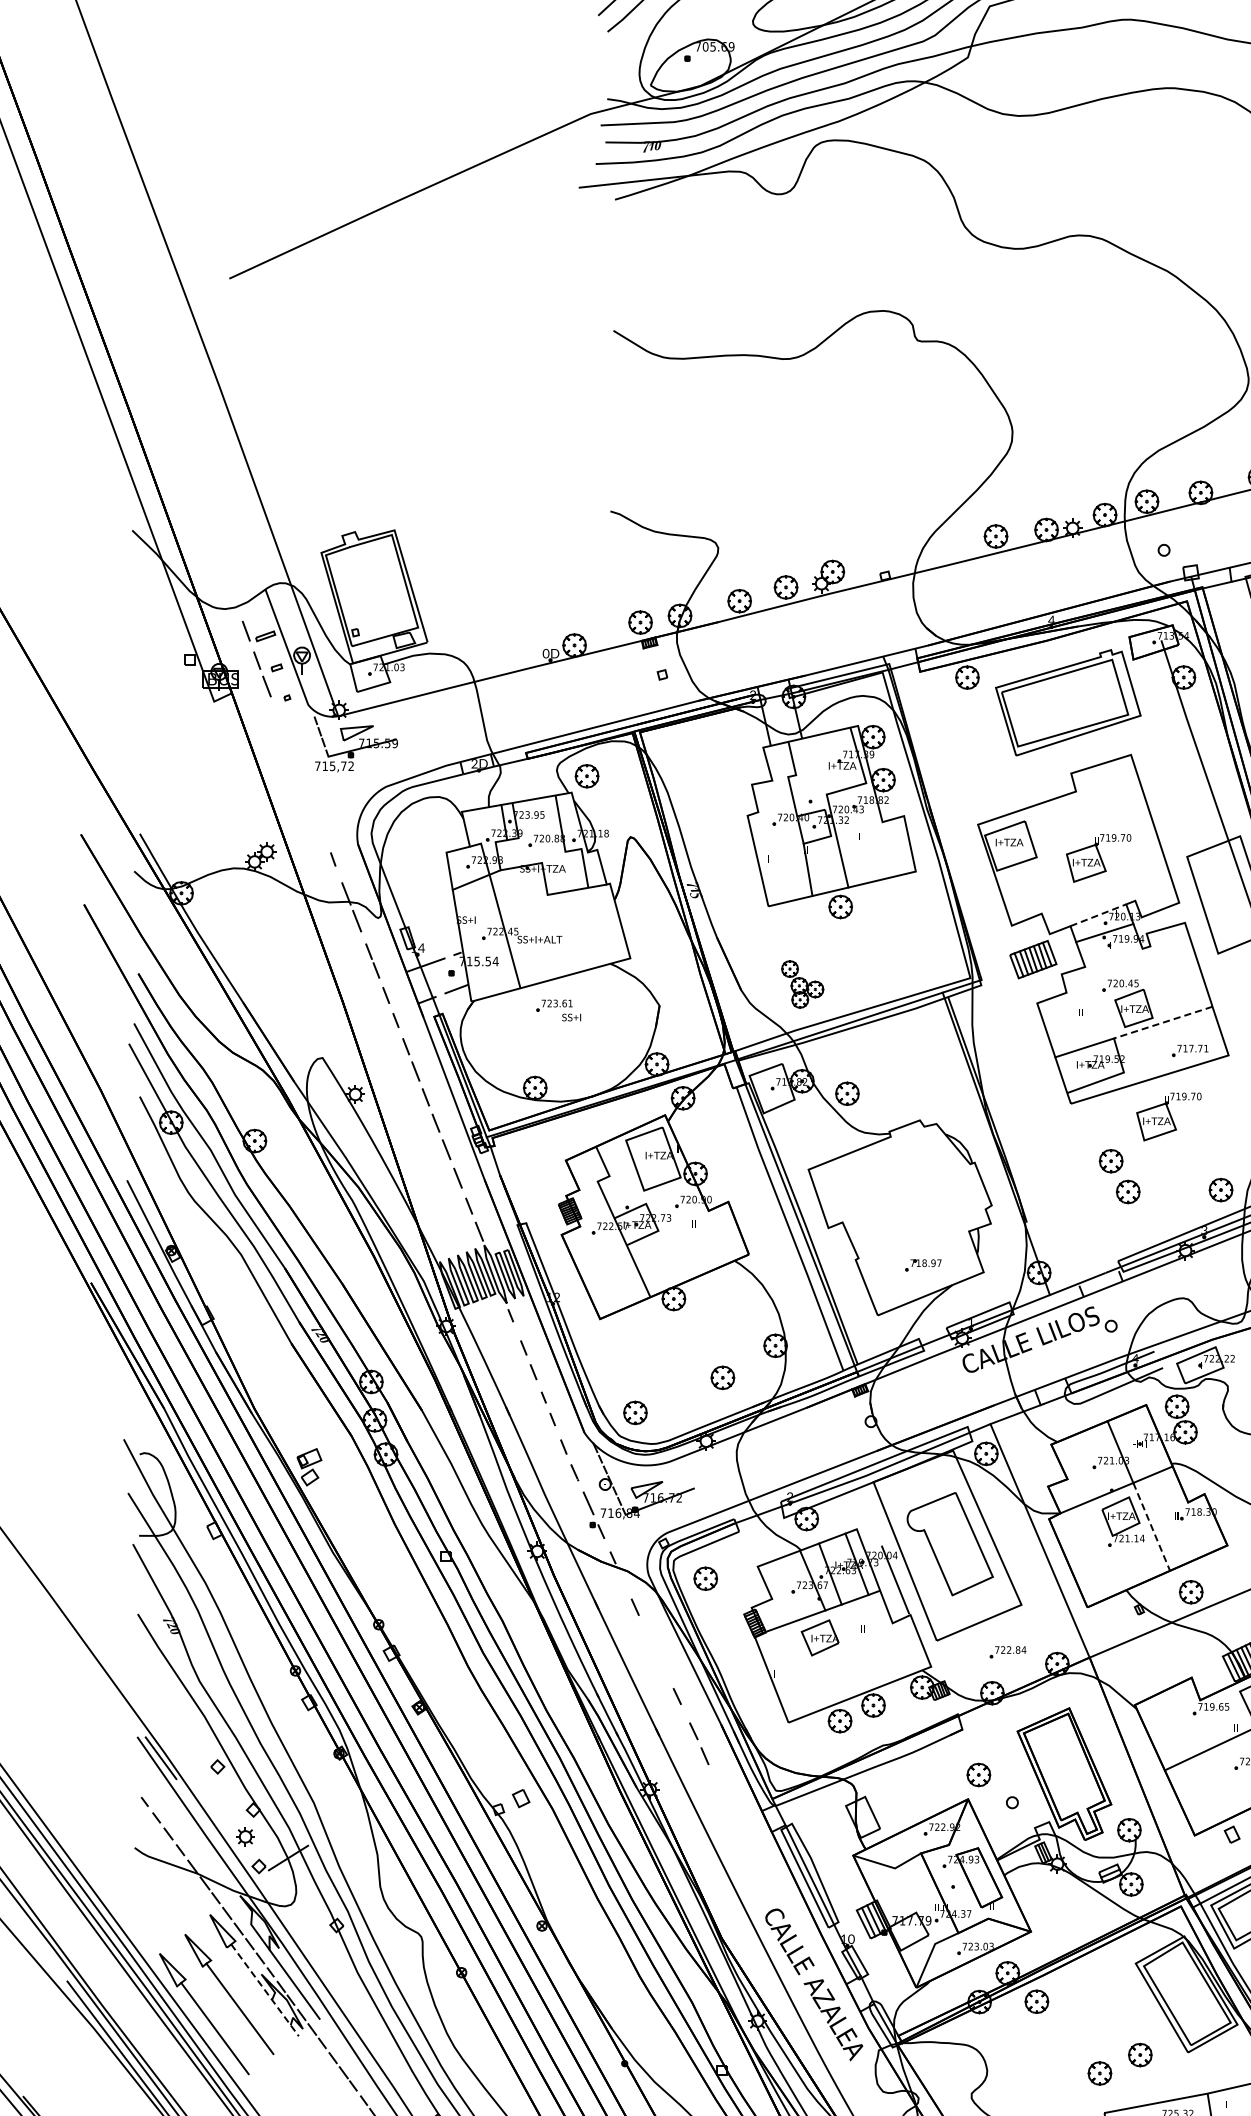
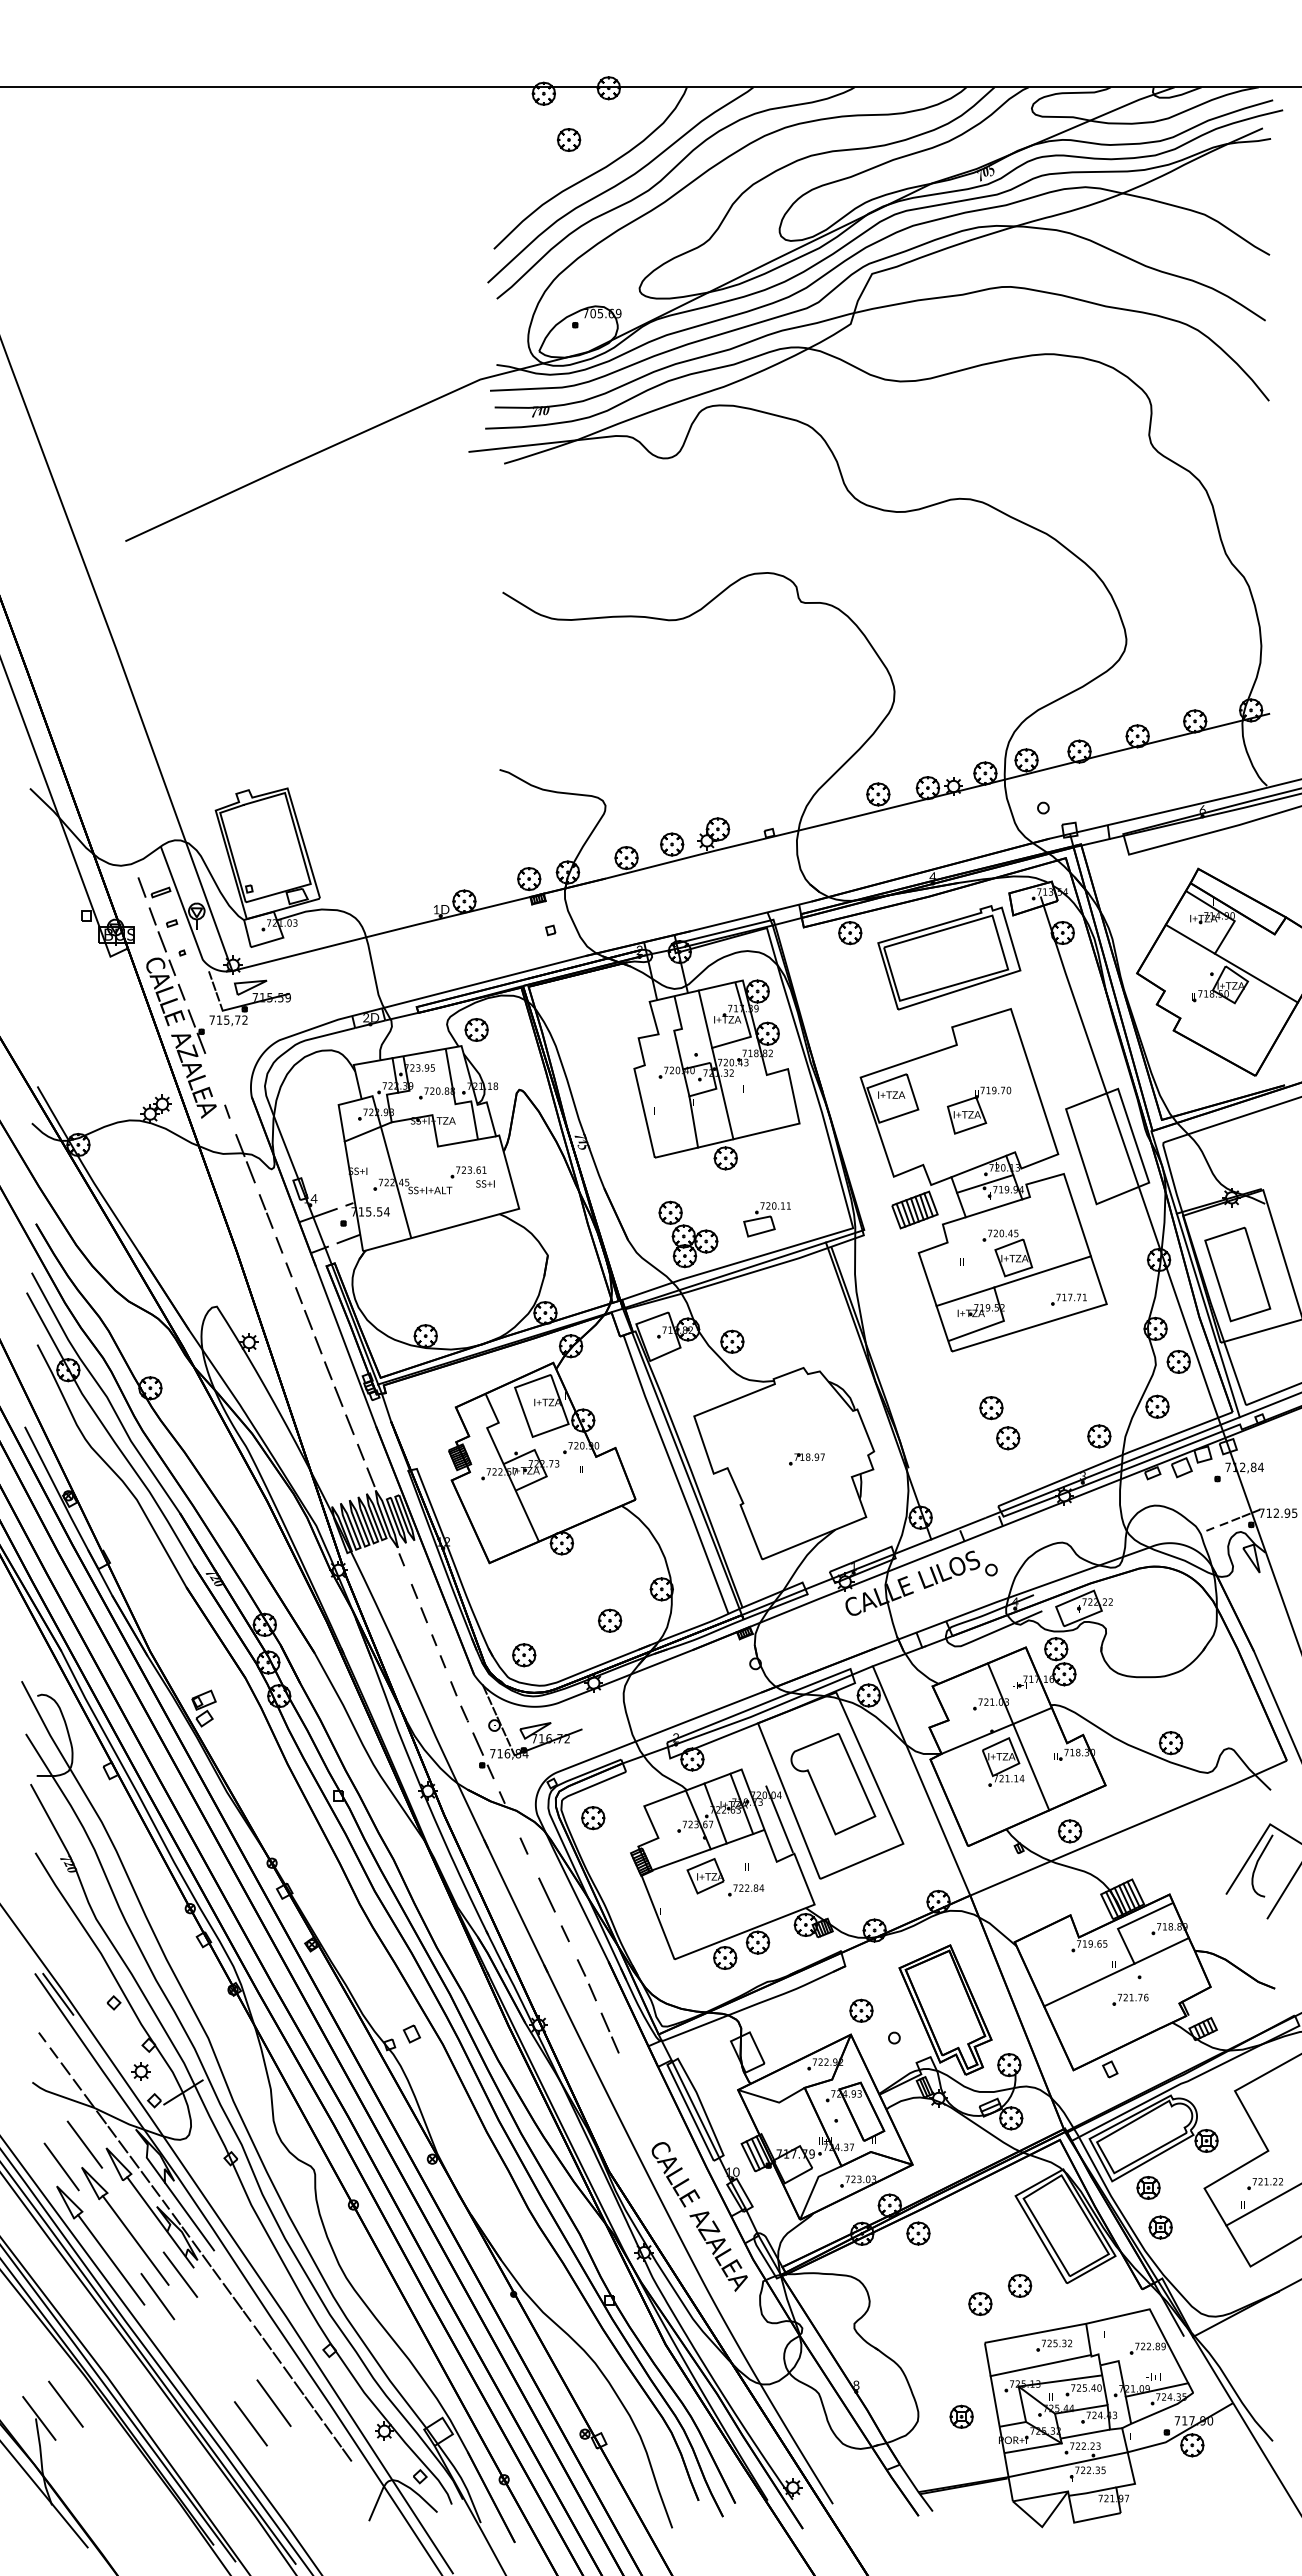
text: (546, 653) -> (436, 909), 0D -> 1D
line: (820, 764) -> (705, 1018), added
part: (286, 783) -> (181, 1037), added
line: (1099, 915) -> (979, 1166), dashed -> solid
line: (1113, 958) -> (993, 1208), added
part: (882, 969) -> (766, 1219), added
part: (802, 984) -> (688, 1234), size x1.43
part: (558, 1009) -> (472, 1176), moved
line: (1163, 1022) -> (1042, 1271), dashed -> solid
part: (1168, 1116) -> (1047, 1364), removed
part: (922, 1265) -> (806, 1459), moved
line: (1151, 1527) -> (1031, 1767), dashed -> solid
part: (1008, 1652) -> (746, 1890), moved
line: (658, 1656) -> (546, 1894), added
line: (722, 1796) -> (609, 2031), added
line: (187, 1911) -> (84, 2144), added
line: (164, 1933) -> (61, 2166), added
line: (265, 1990) -> (160, 2222), dashed -> solid
line: (285, 2043) -> (180, 2274), added
line: (262, 2065) -> (157, 2296), added

